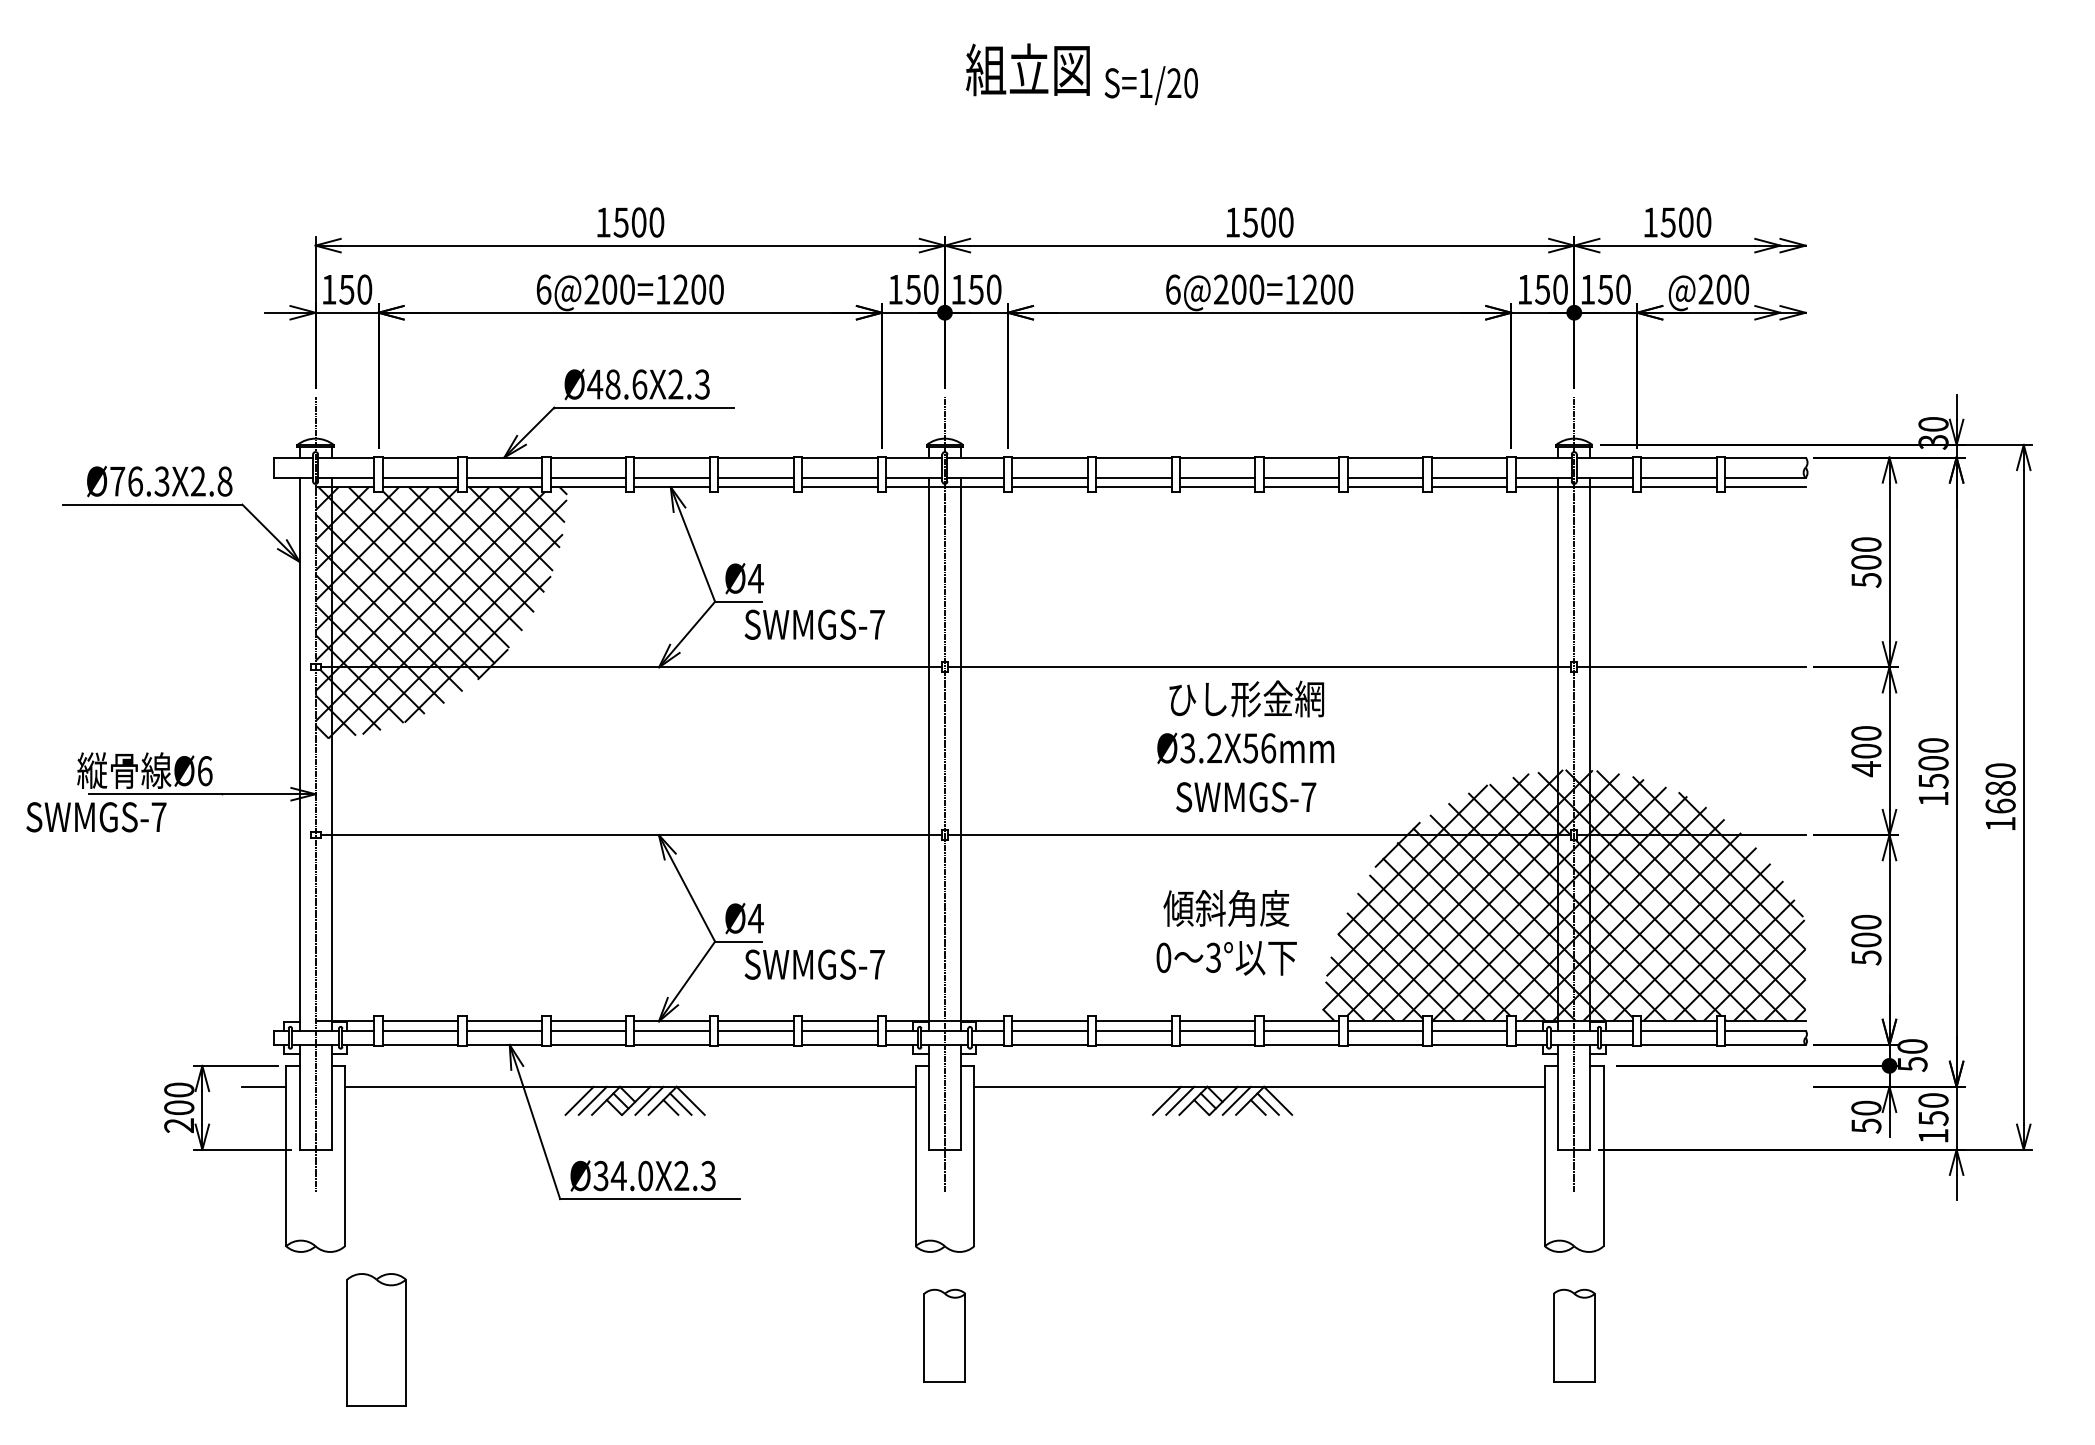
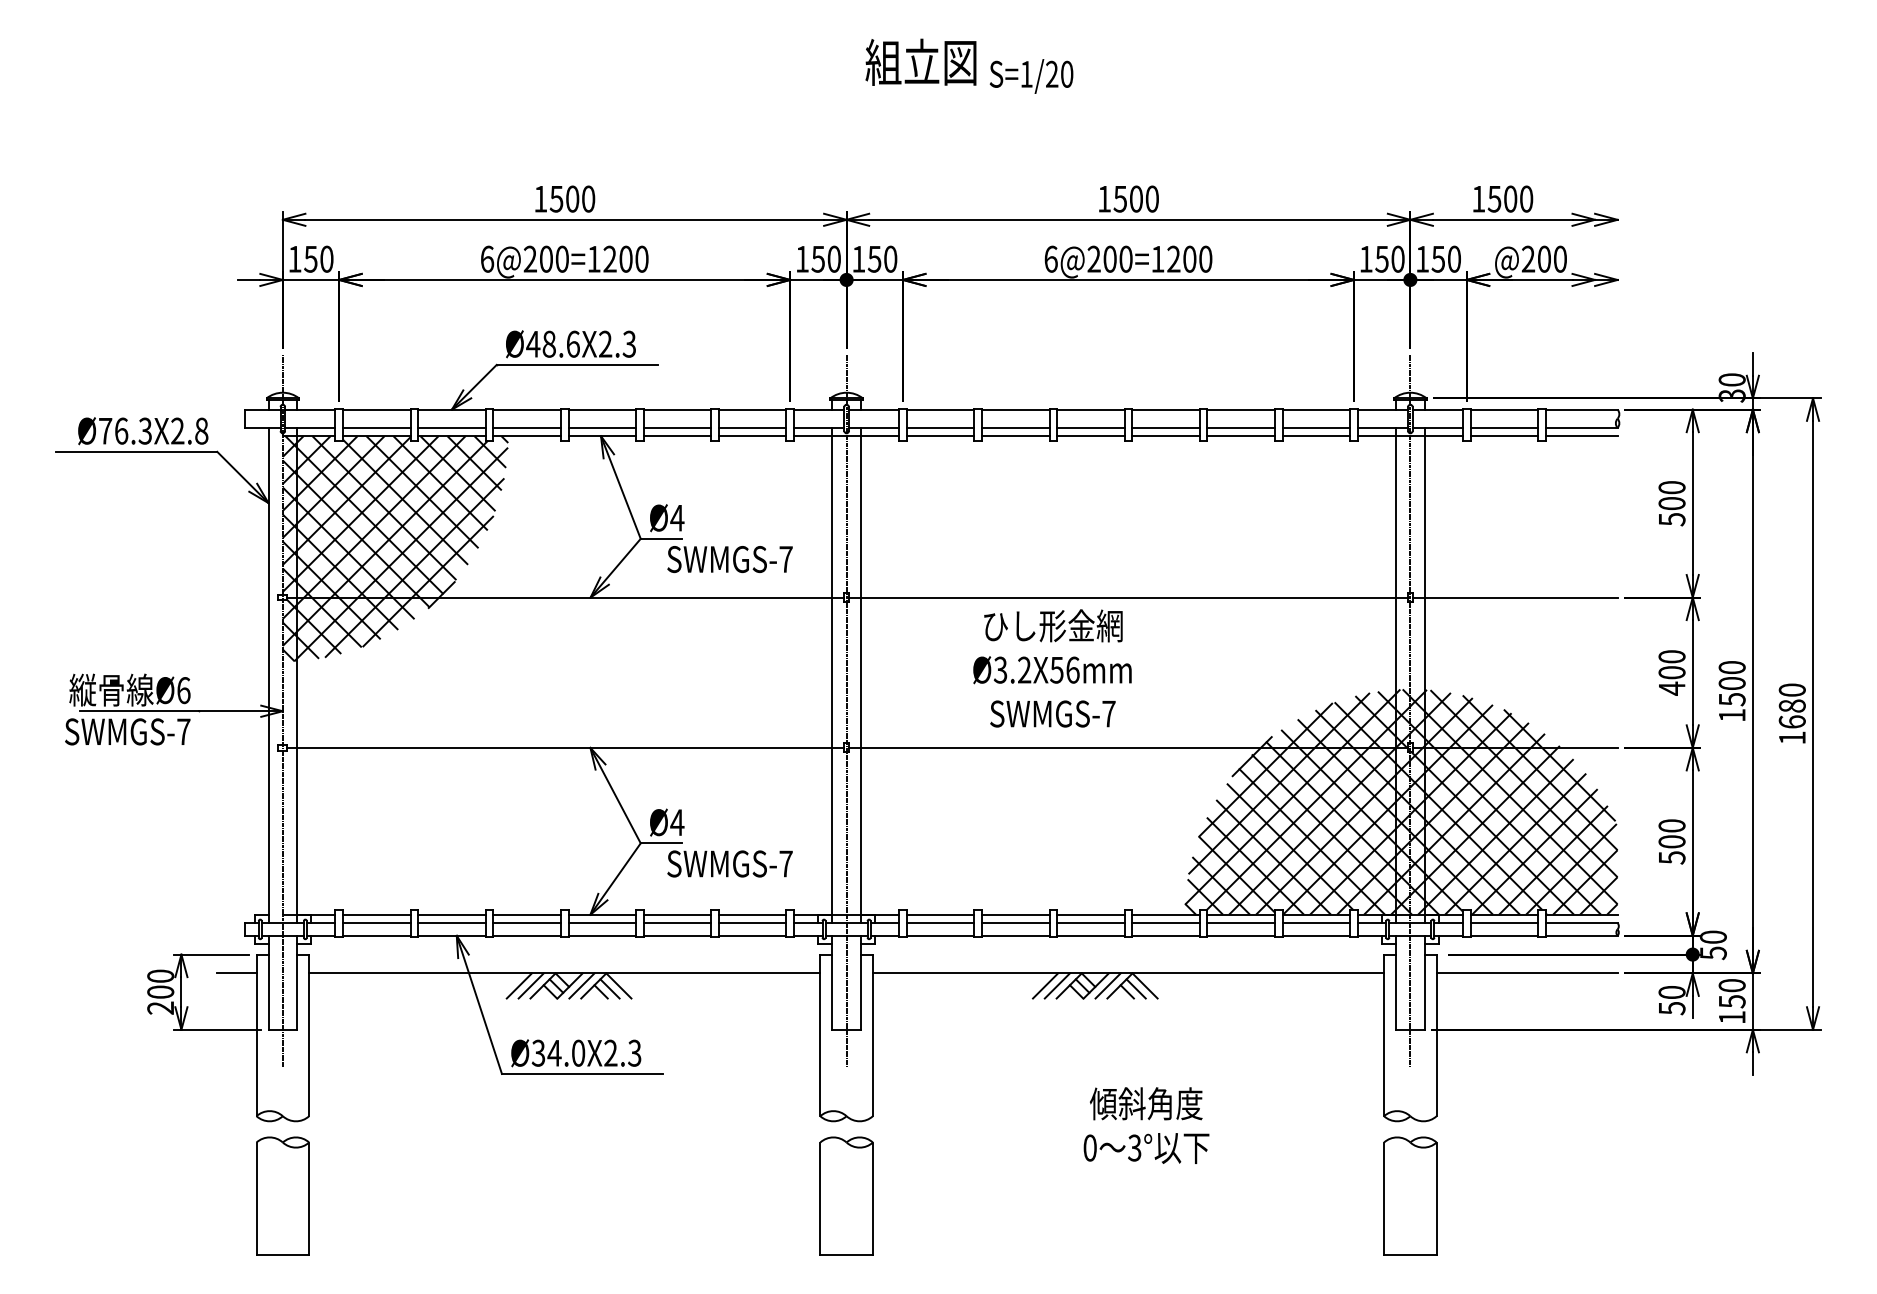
text: (1245, 746) -> (1052, 668), moved
text: (96, 817) -> (127, 732), moved
text: (1226, 932) -> (1146, 1125), moved
line: (1704, 1086) -> (1527, 973), added
part: (944, 1335) -> (846, 1196), size x1.43
part: (1574, 1335) -> (1410, 1196), size x1.43
part: (376, 1339) -> (282, 1196), moved

